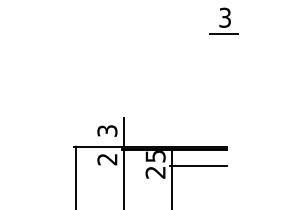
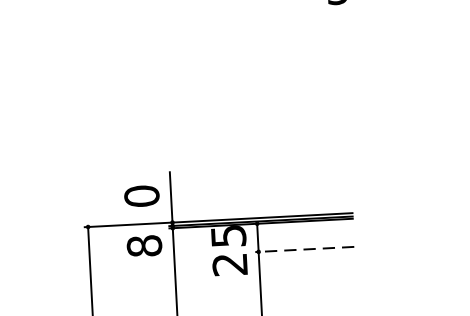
line: (223, 34) -> (336, 16), removed
text: (107, 130) -> (142, 195), 3 -> 0
text: (107, 159) -> (144, 246), 2 -> 8
line: (198, 166) -> (304, 250), solid -> dashed

